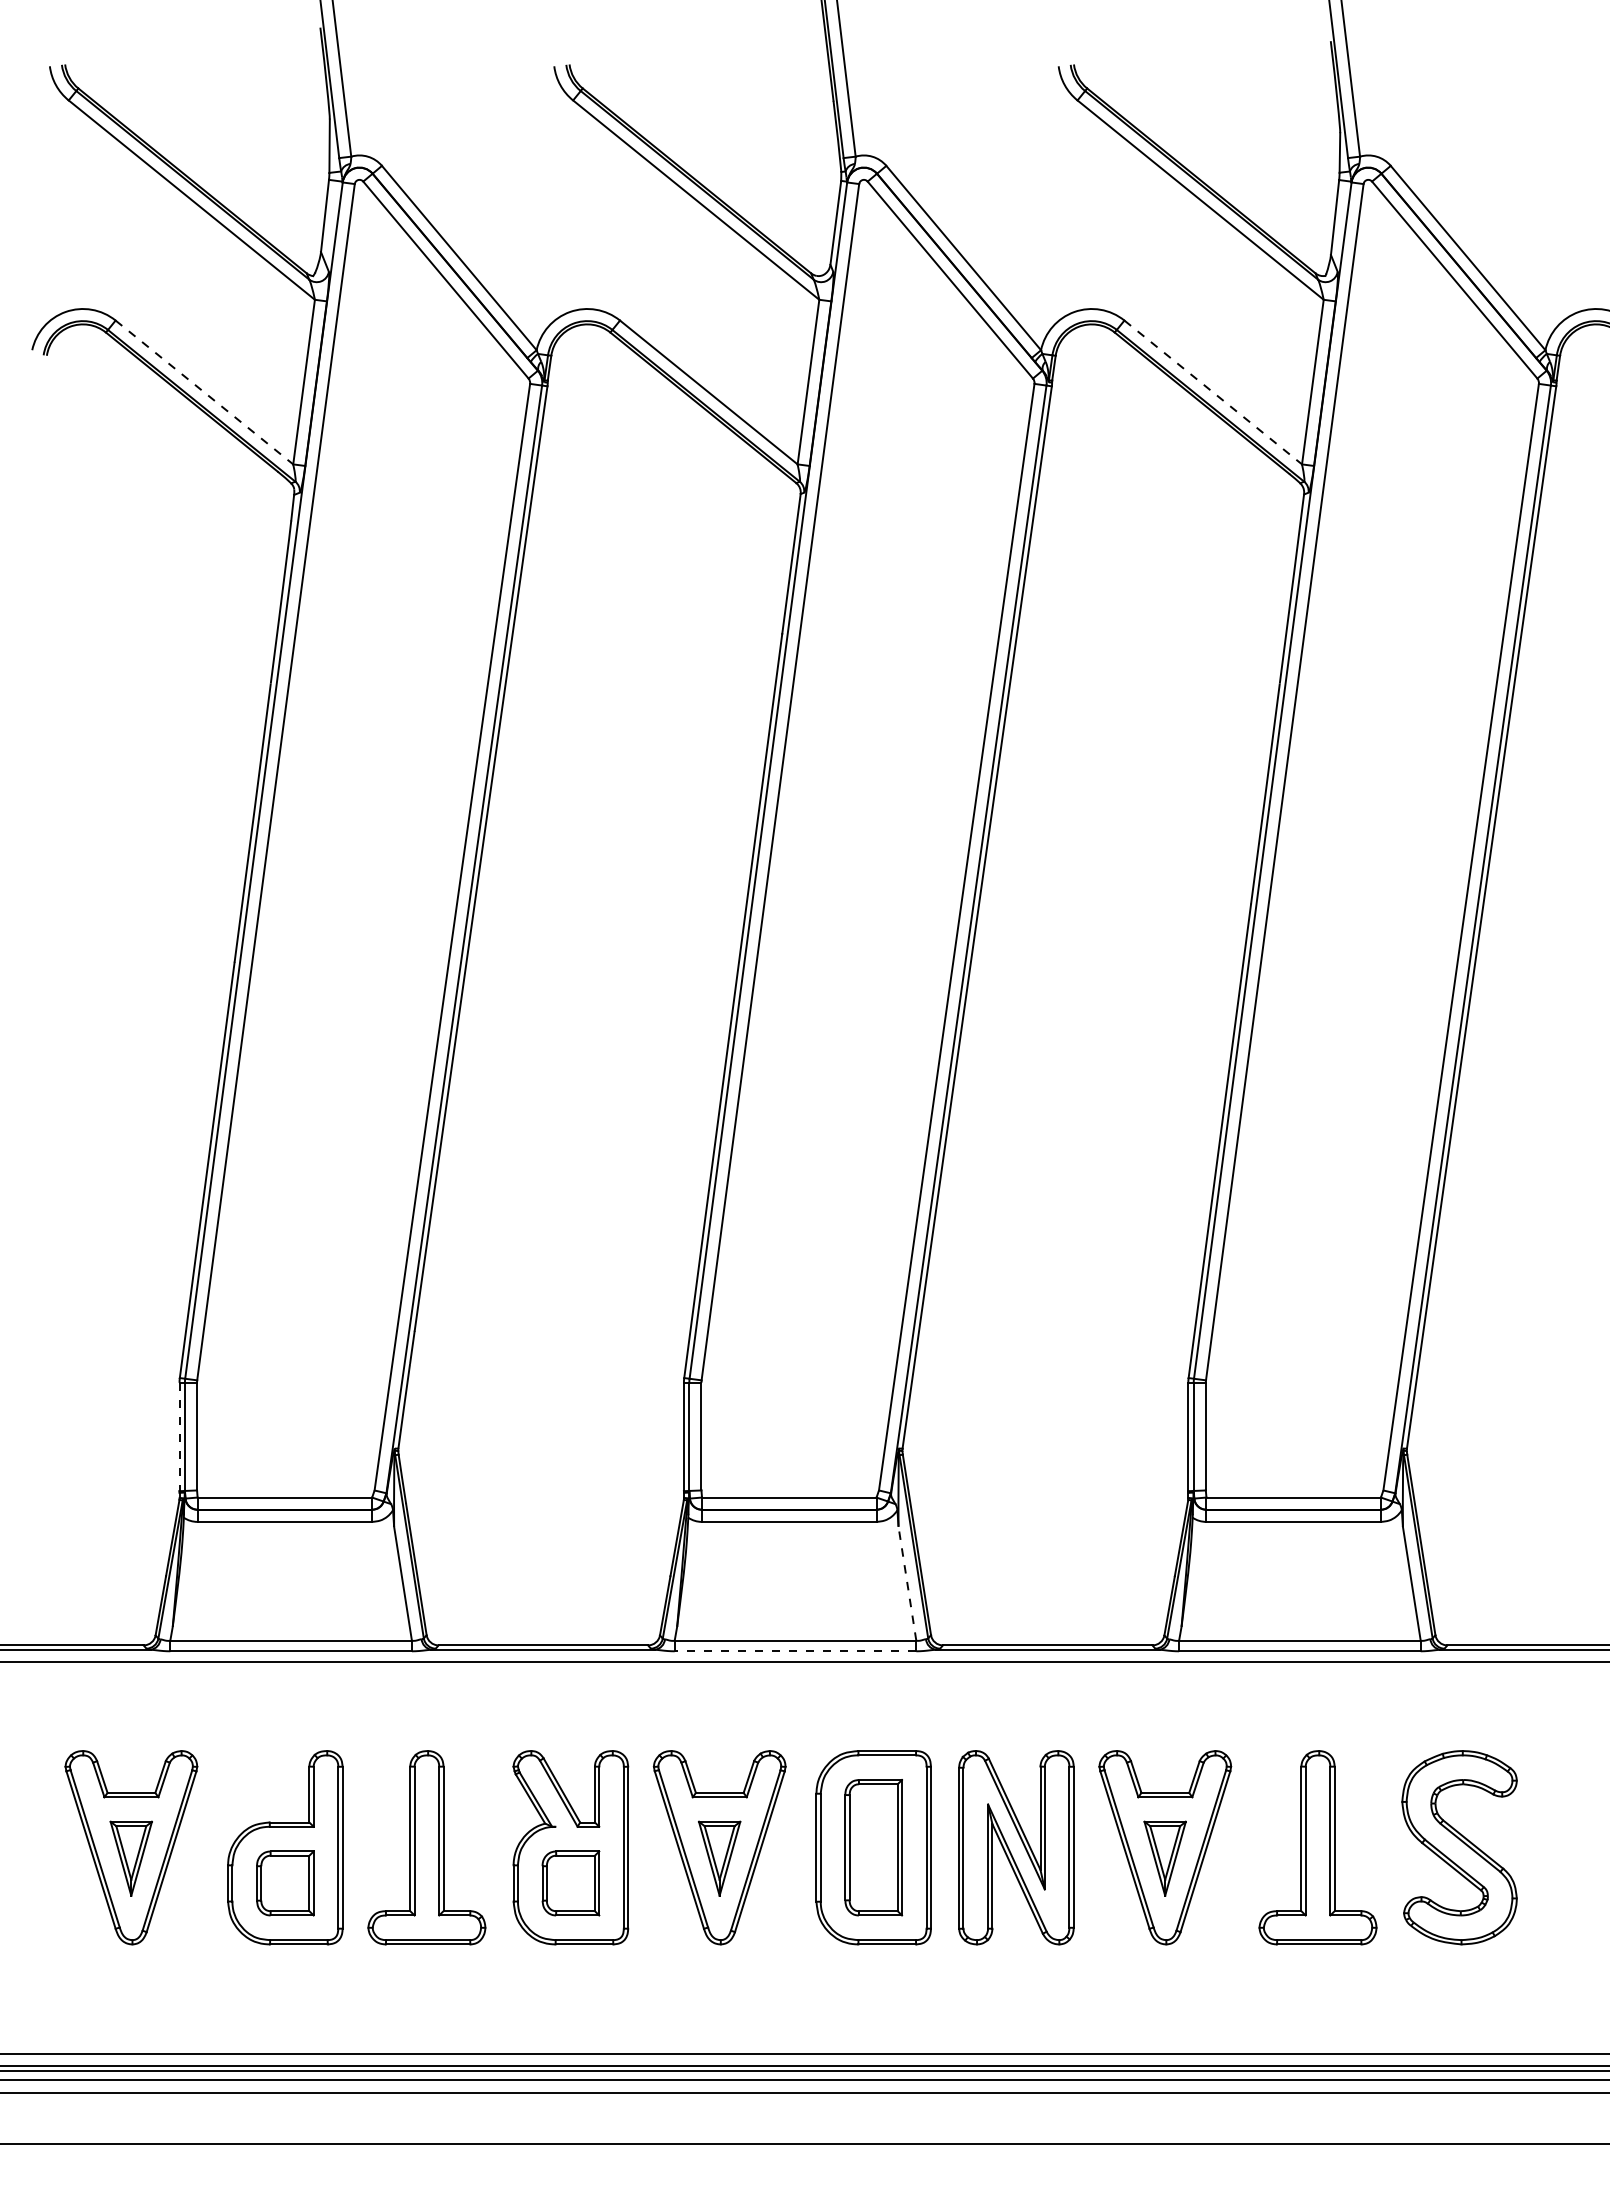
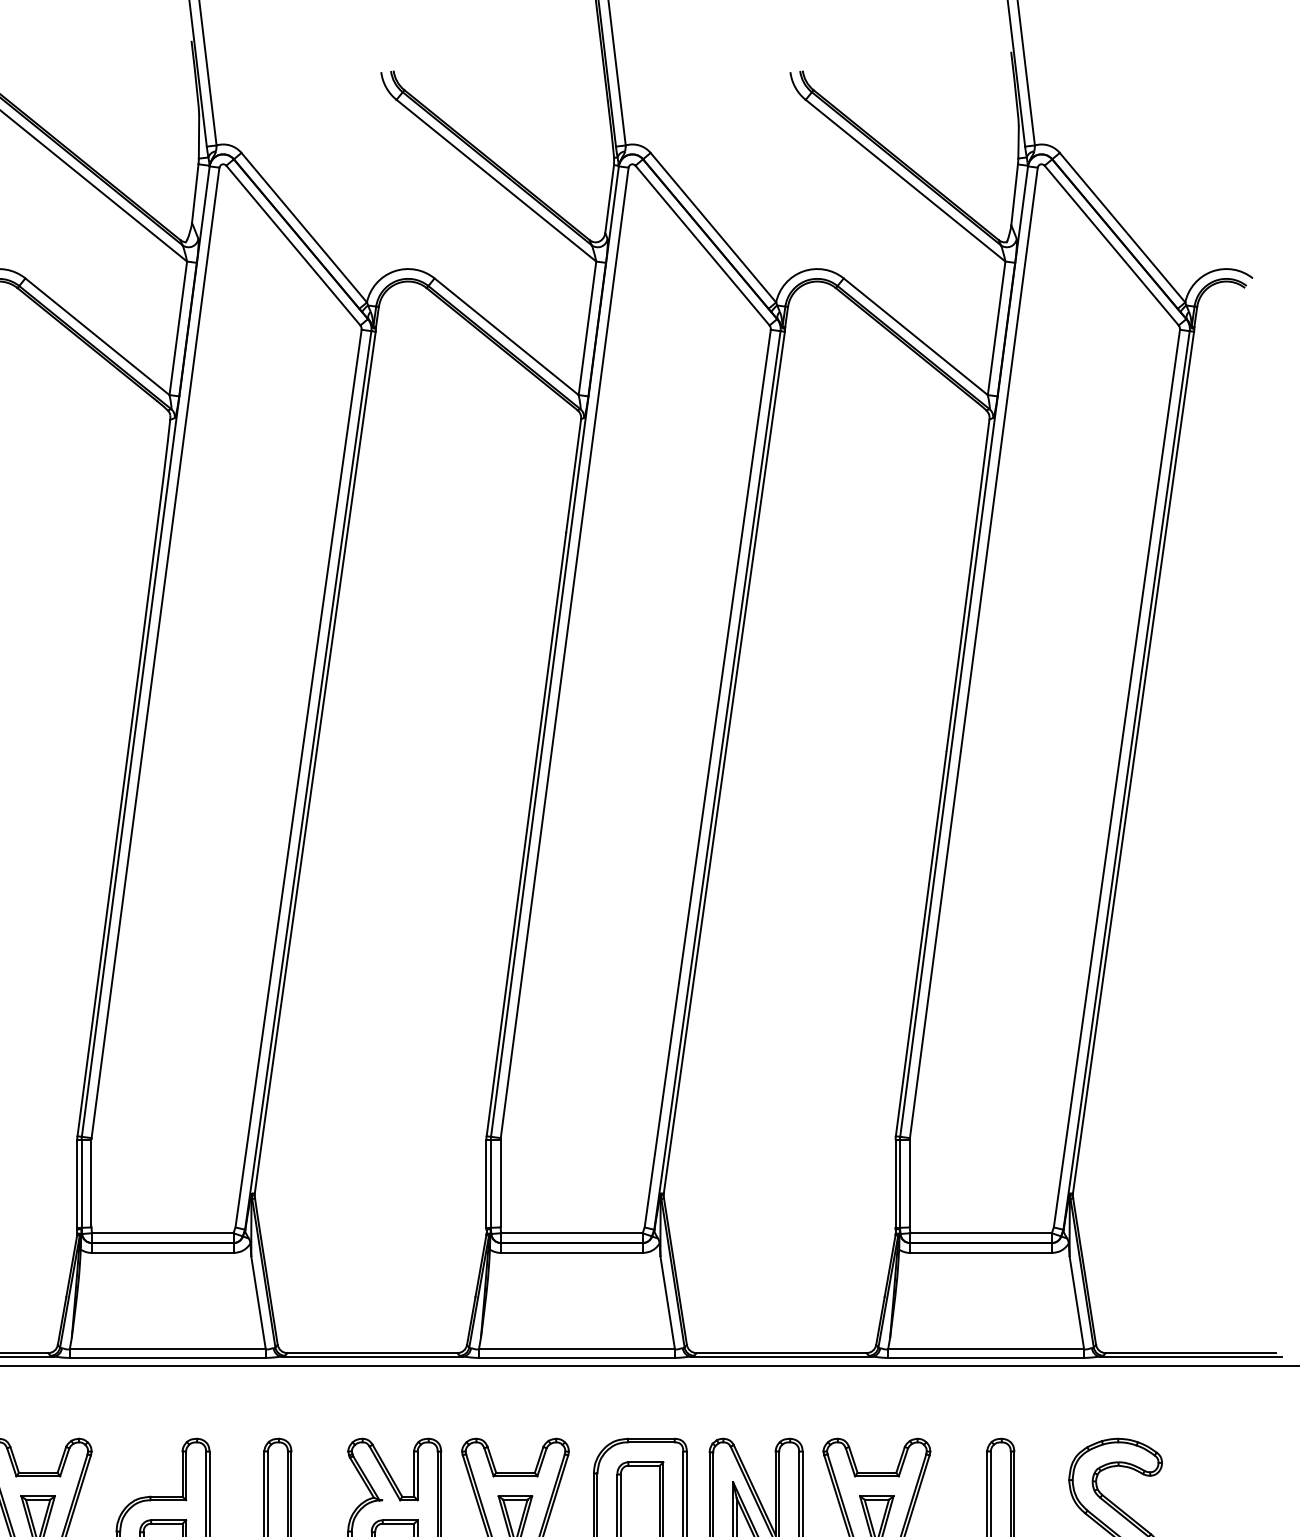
line: (204, 392) -> (97, 336), dashed -> solid
line: (1213, 392) -> (916, 336), dashed -> solid
line: (179, 1437) -> (77, 1184), dashed -> solid
line: (907, 1583) -> (667, 1302), dashed -> solid
line: (795, 1651) -> (576, 1358), dashed -> solid

